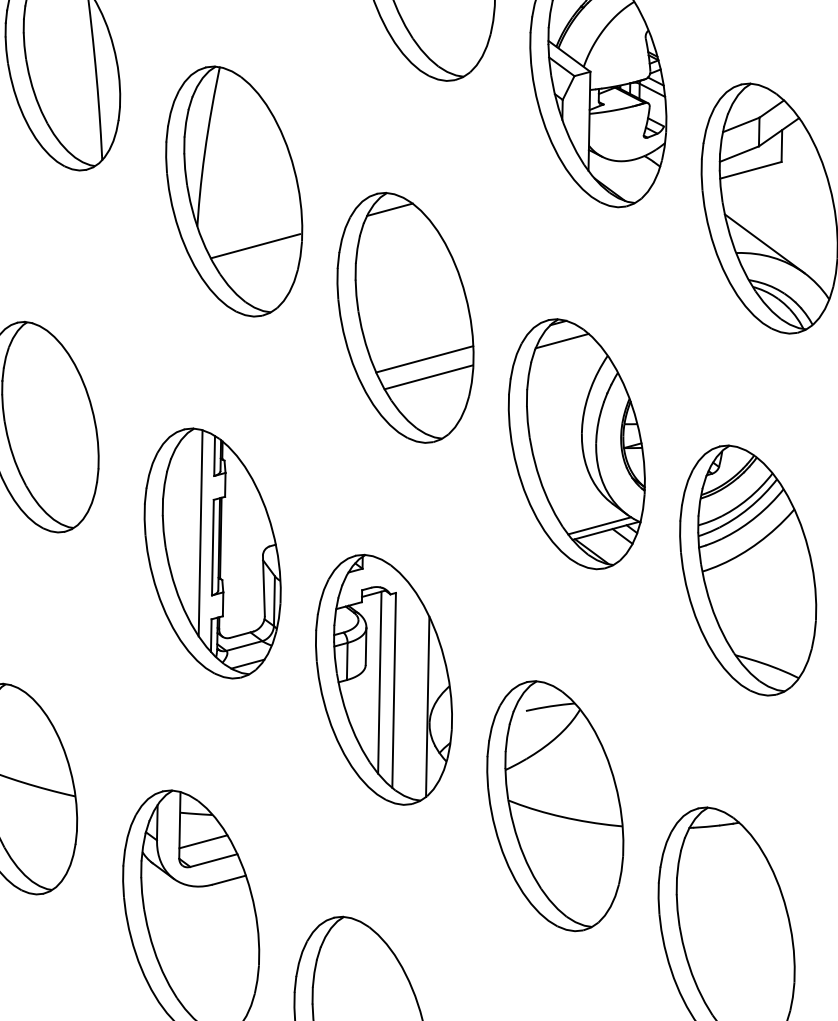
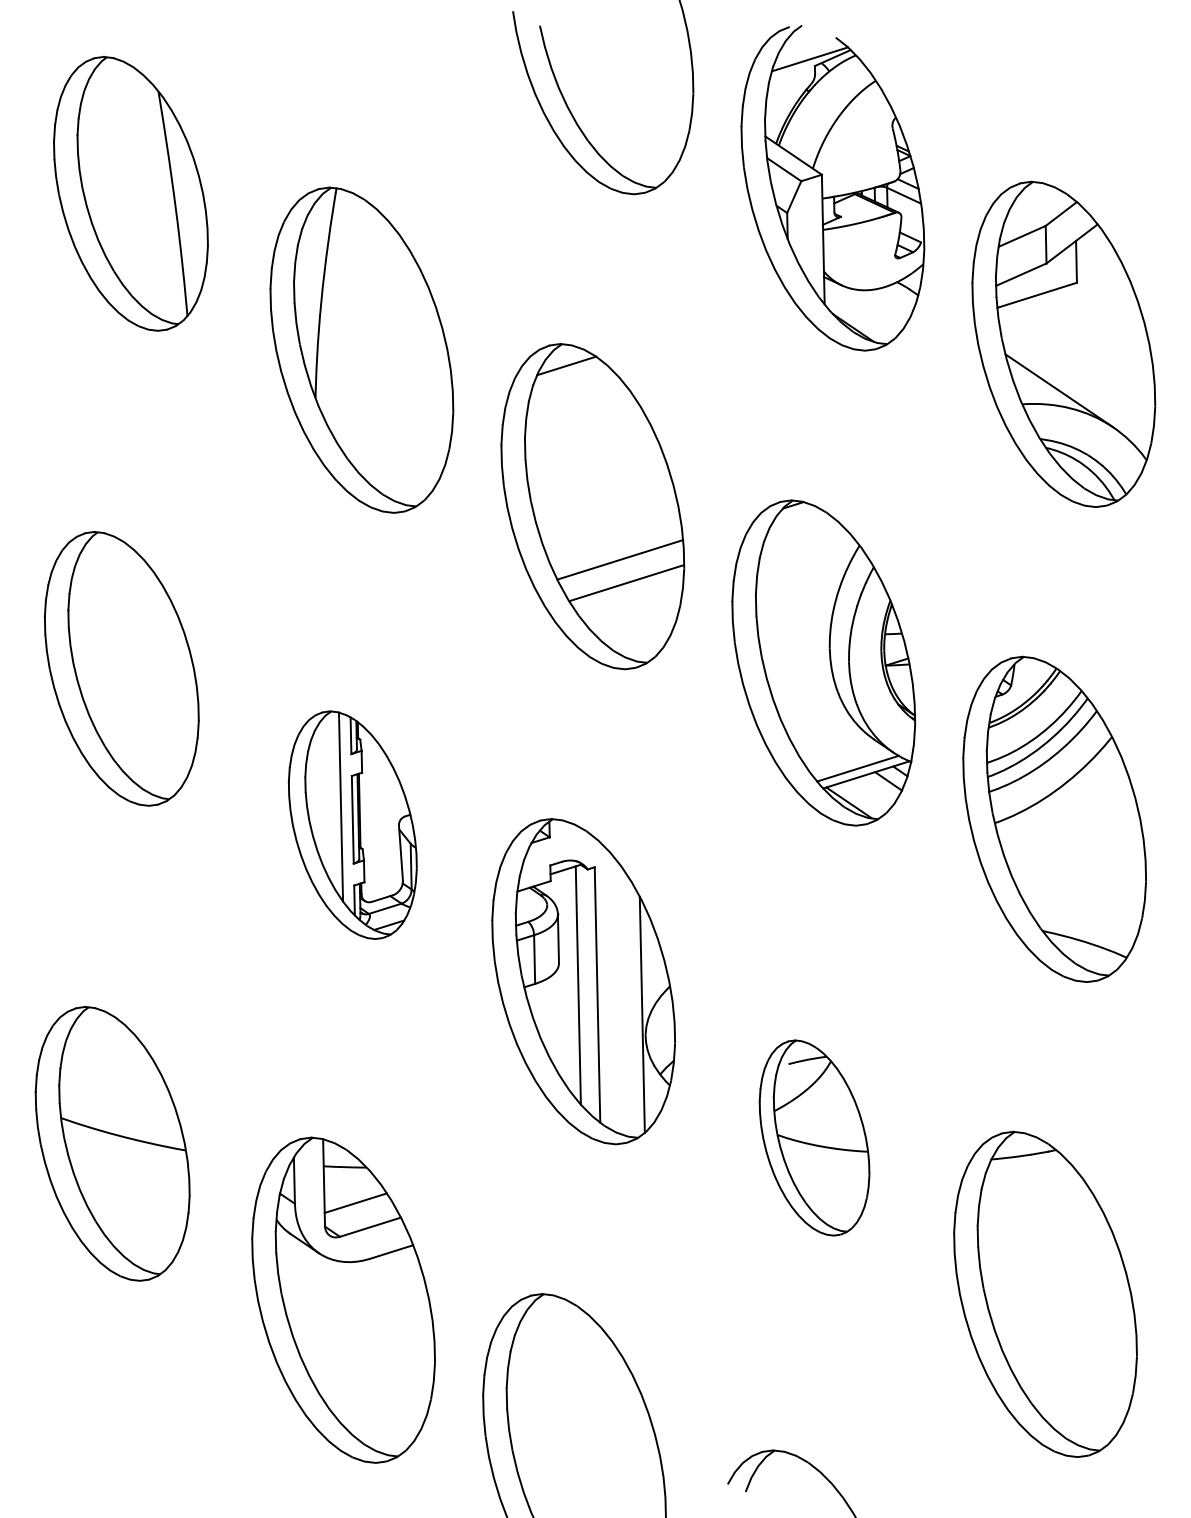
line: (255, 246) -> (392, 420), removed
line: (561, 340) -> (798, 528), removed
part: (212, 552) -> (352, 824), size x0.7
part: (555, 805) -> (814, 1137), size x0.6

